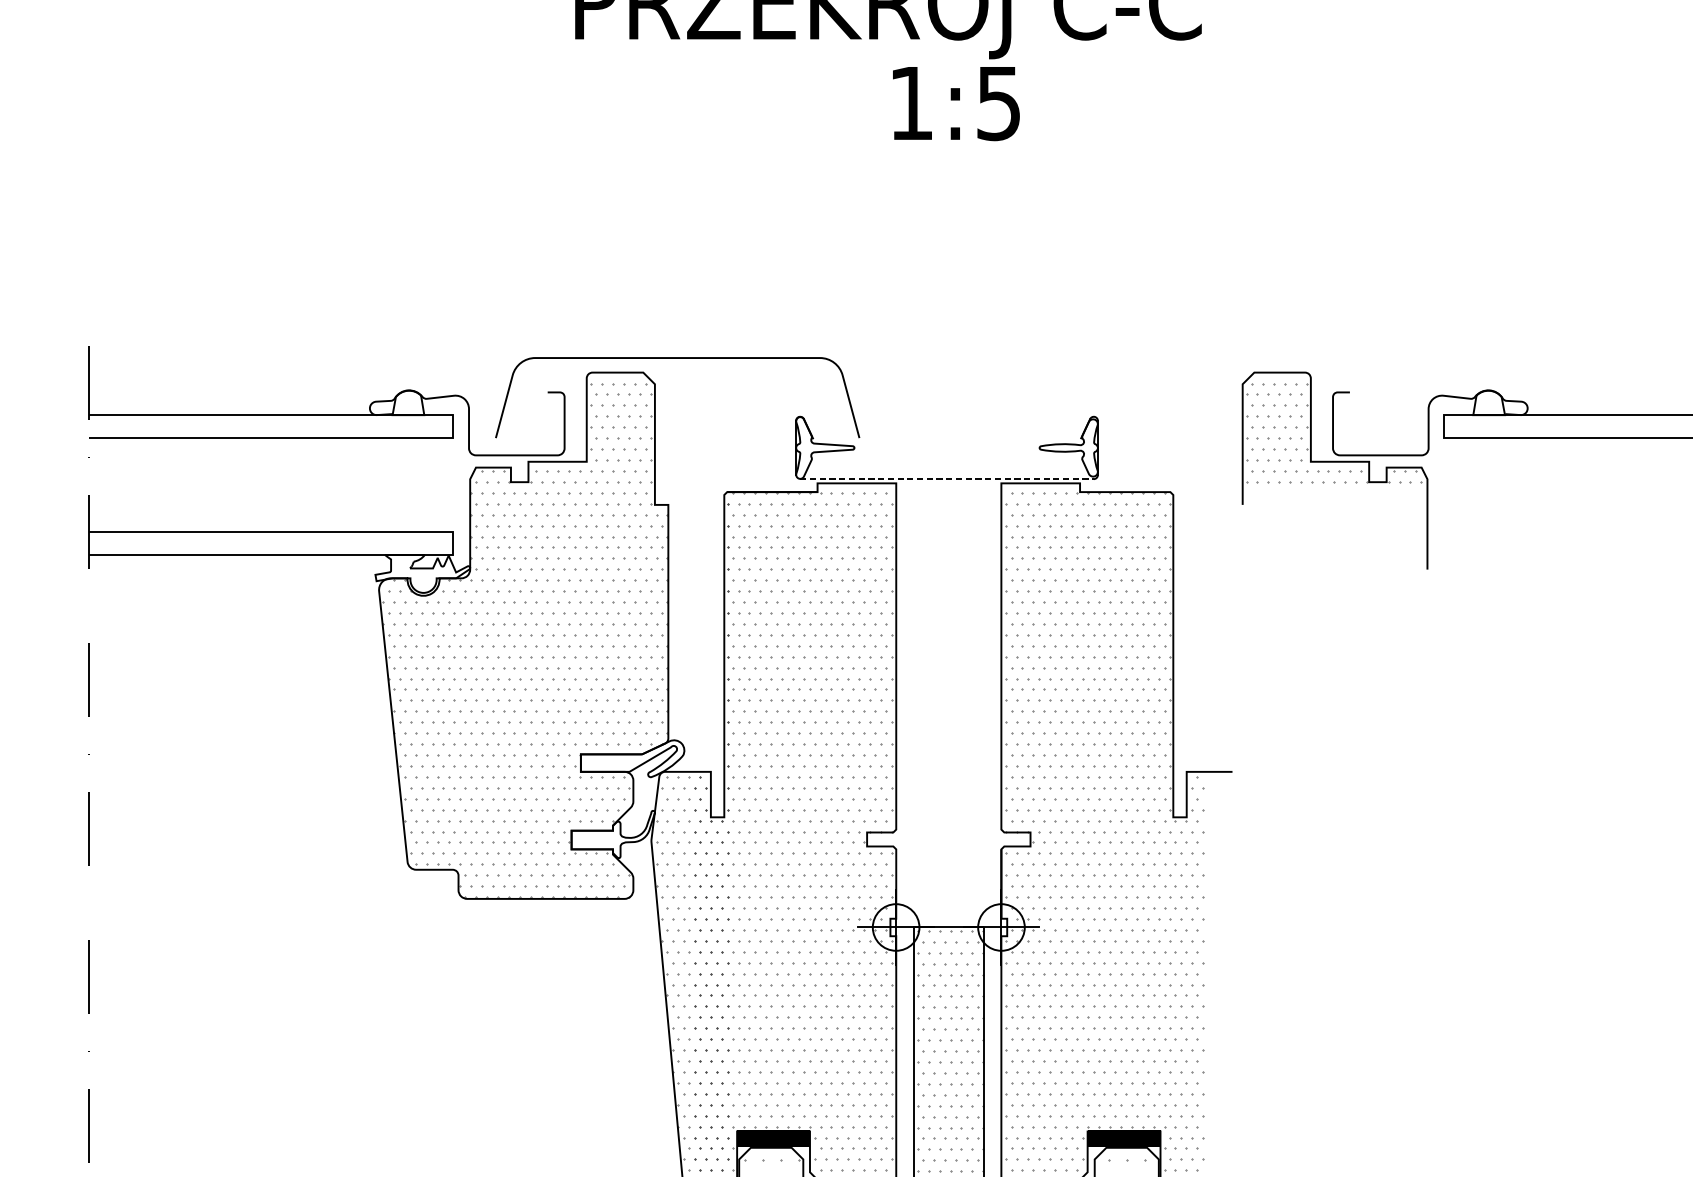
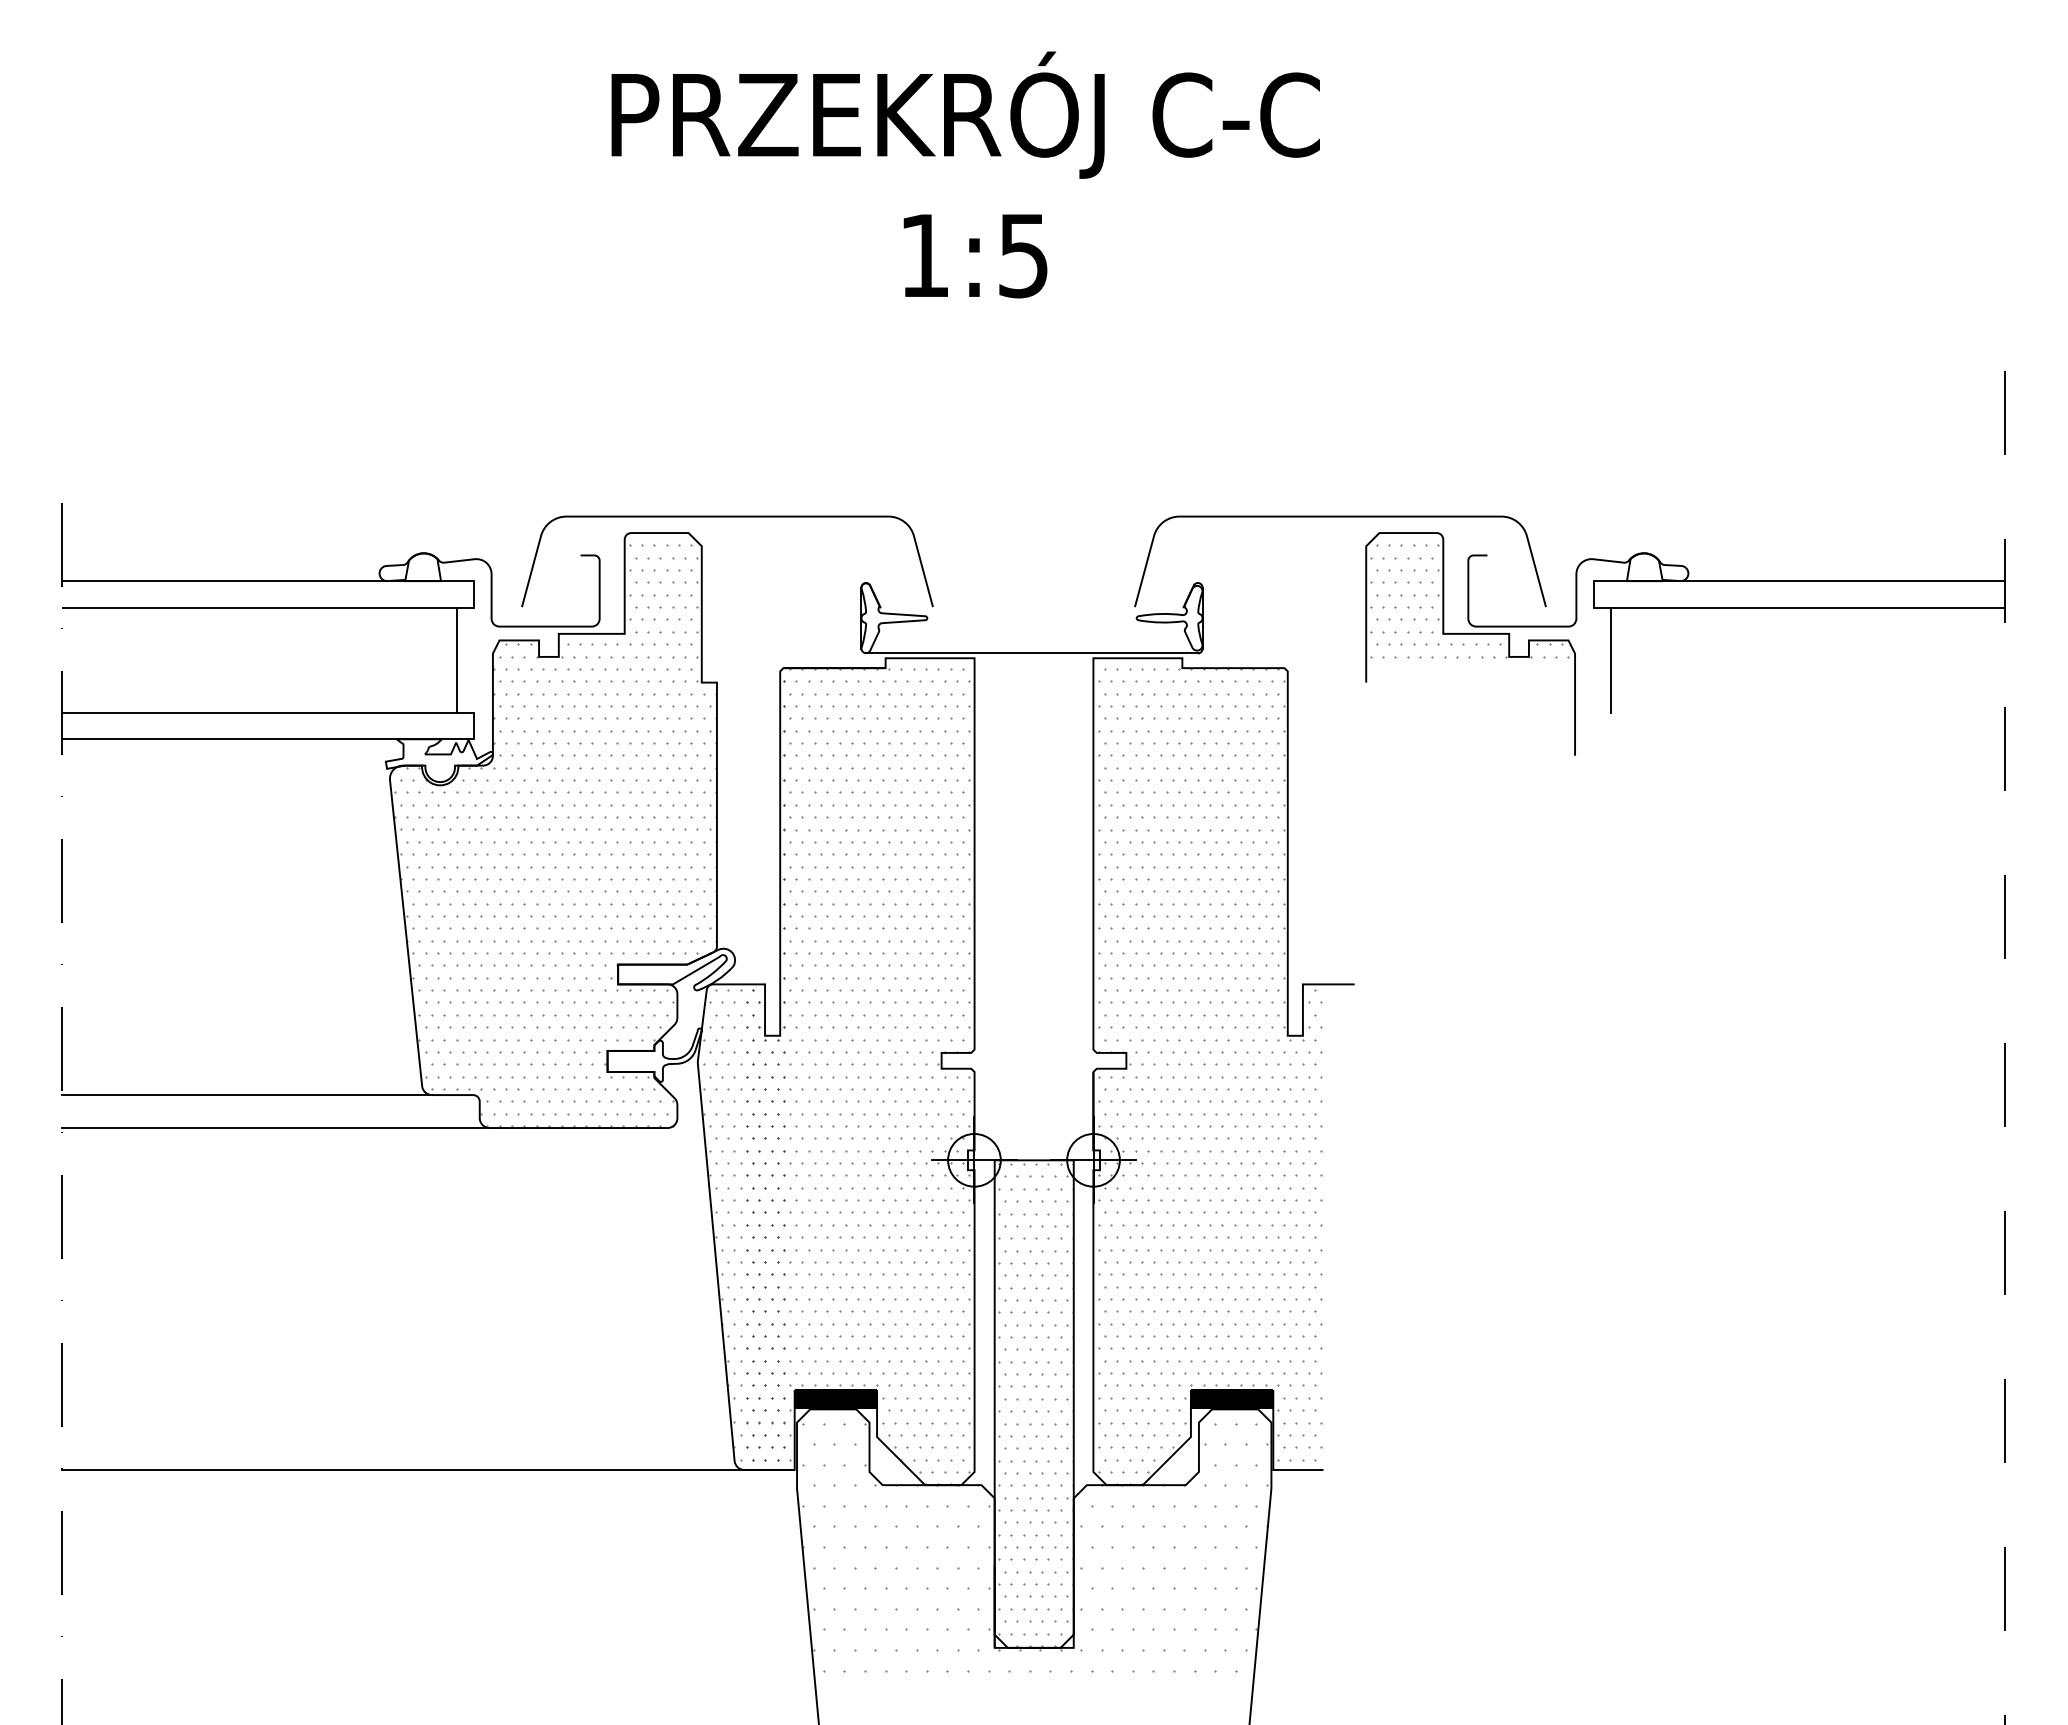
text: (956, 104) -> (975, 256), moved
curve: (1219, 358) -> (1340, 517), added
line: (946, 479) -> (1031, 653), dashed -> solid
line: (437, 484) -> (456, 659), added
line: (1459, 484) -> (1611, 659), added
line: (252, 870) -> (246, 1095), added
line: (277, 899) -> (275, 1128), added

